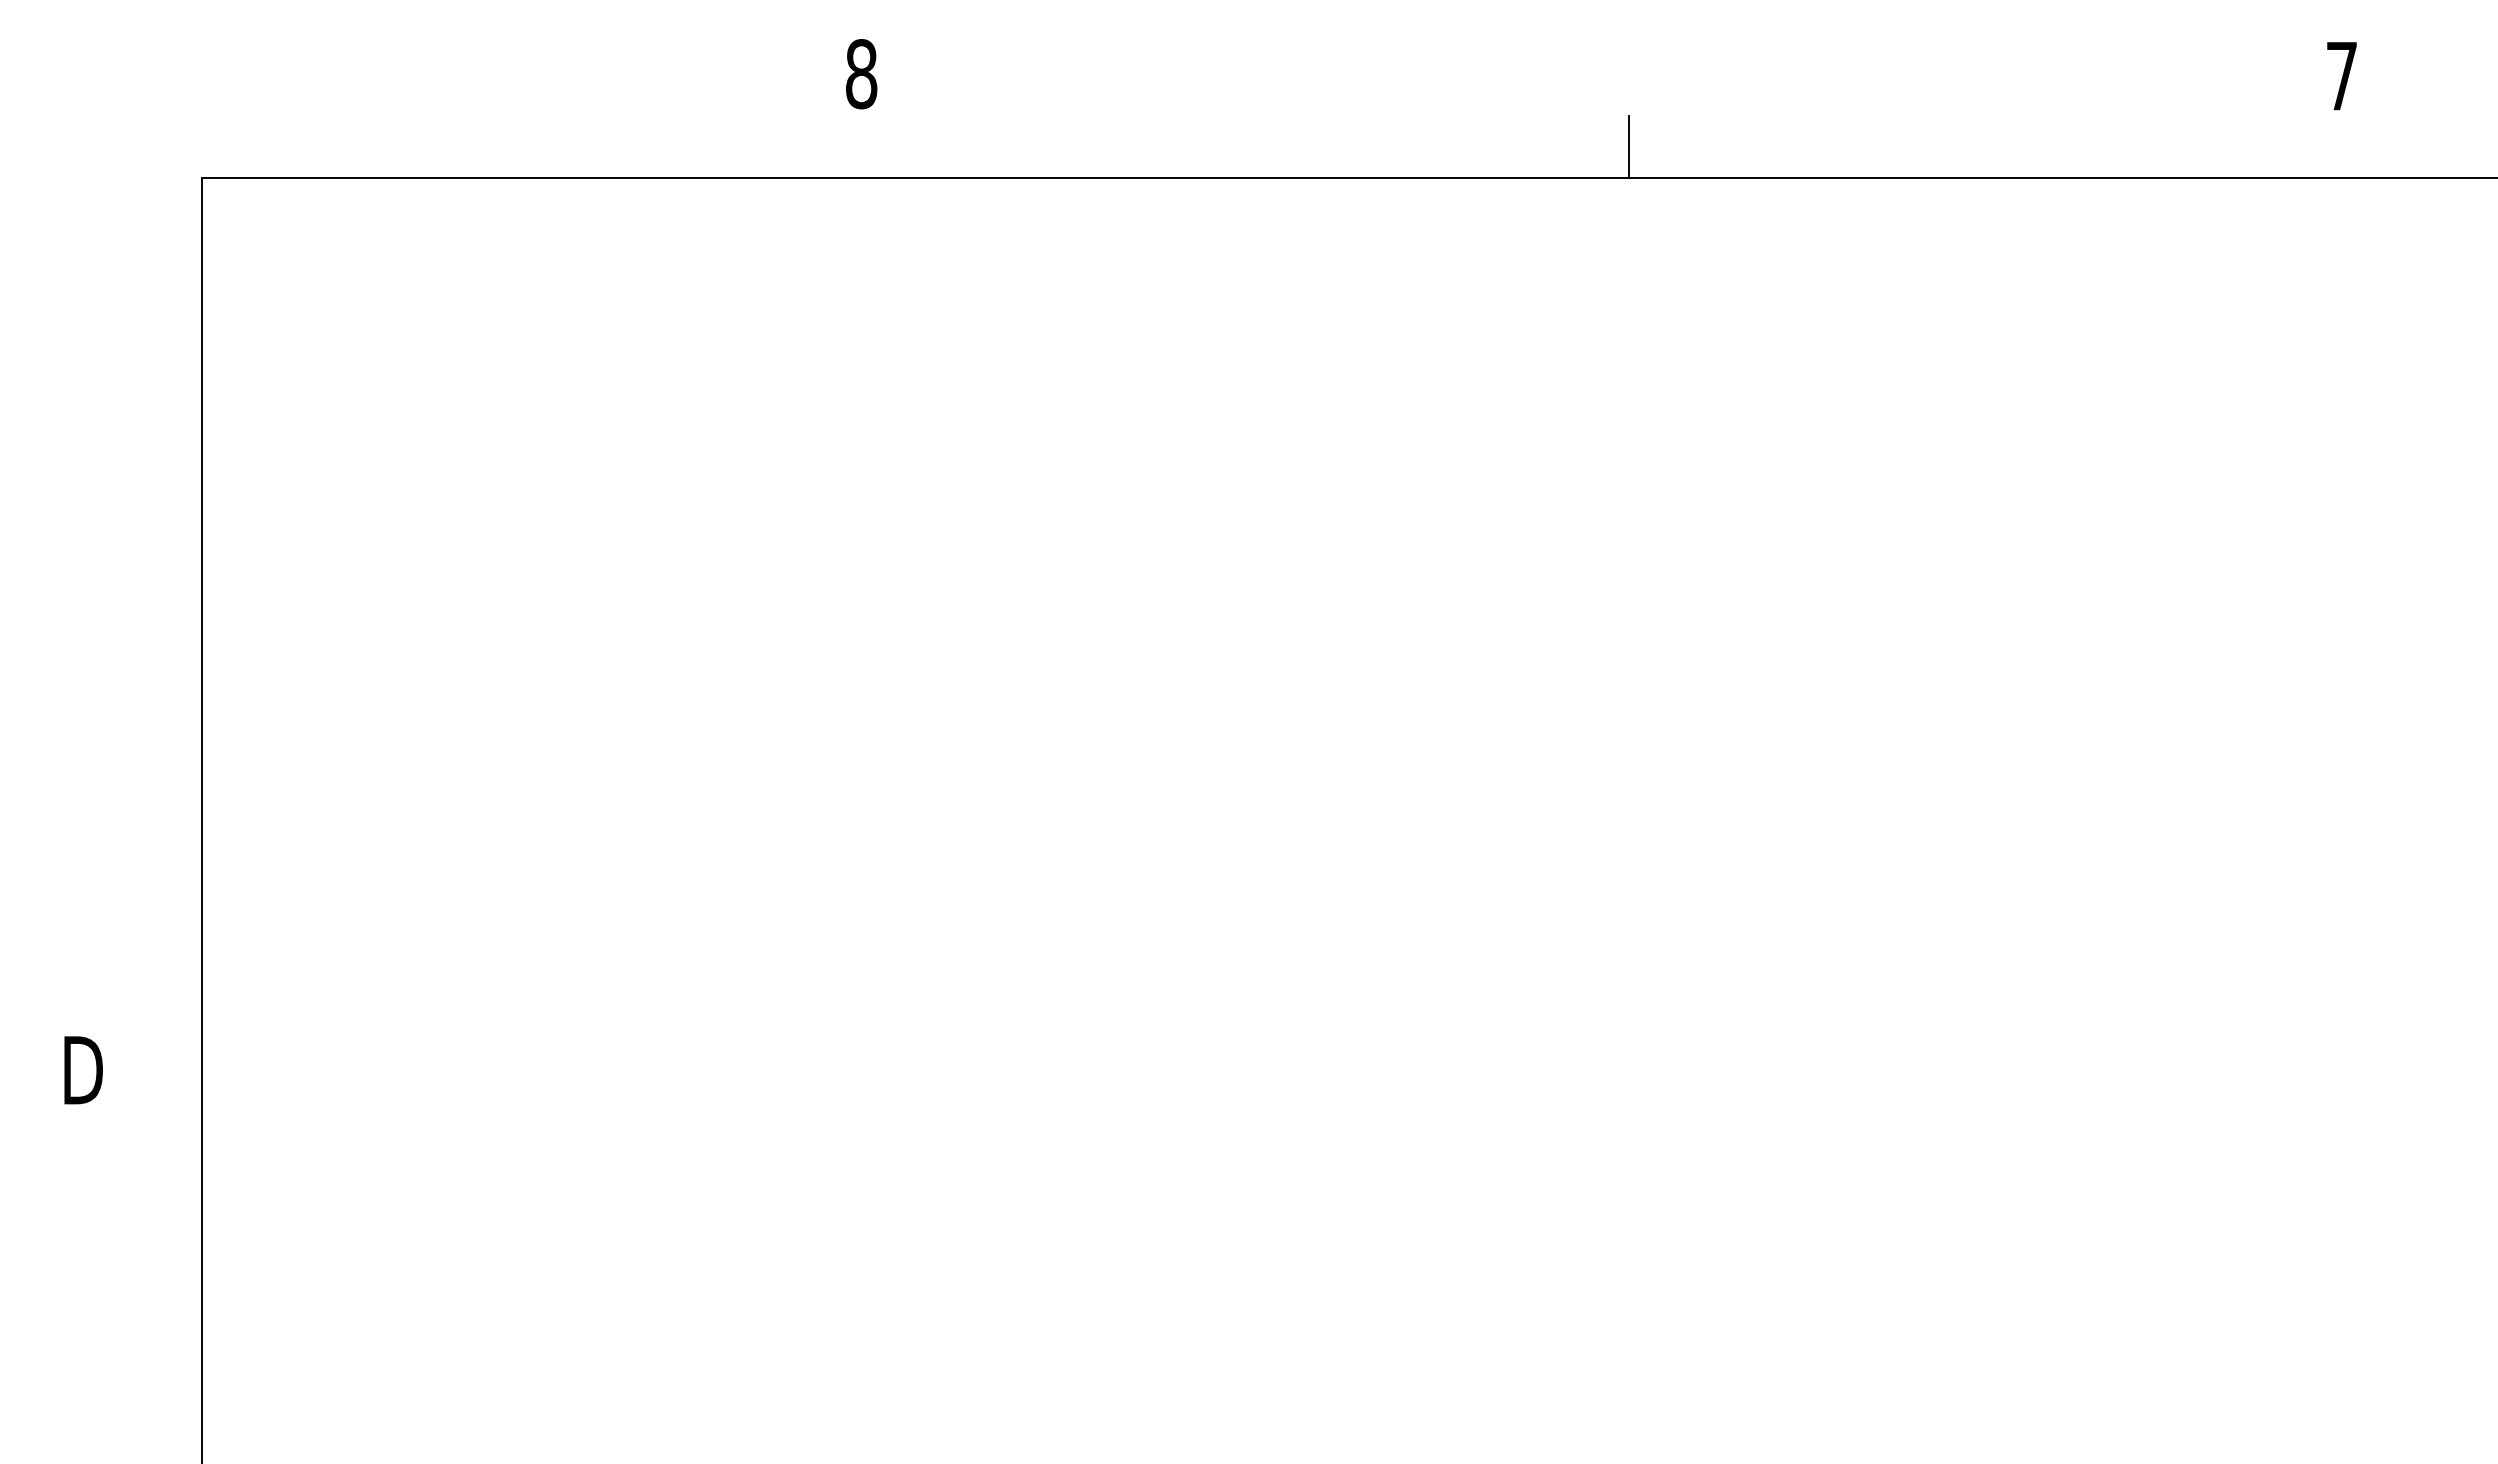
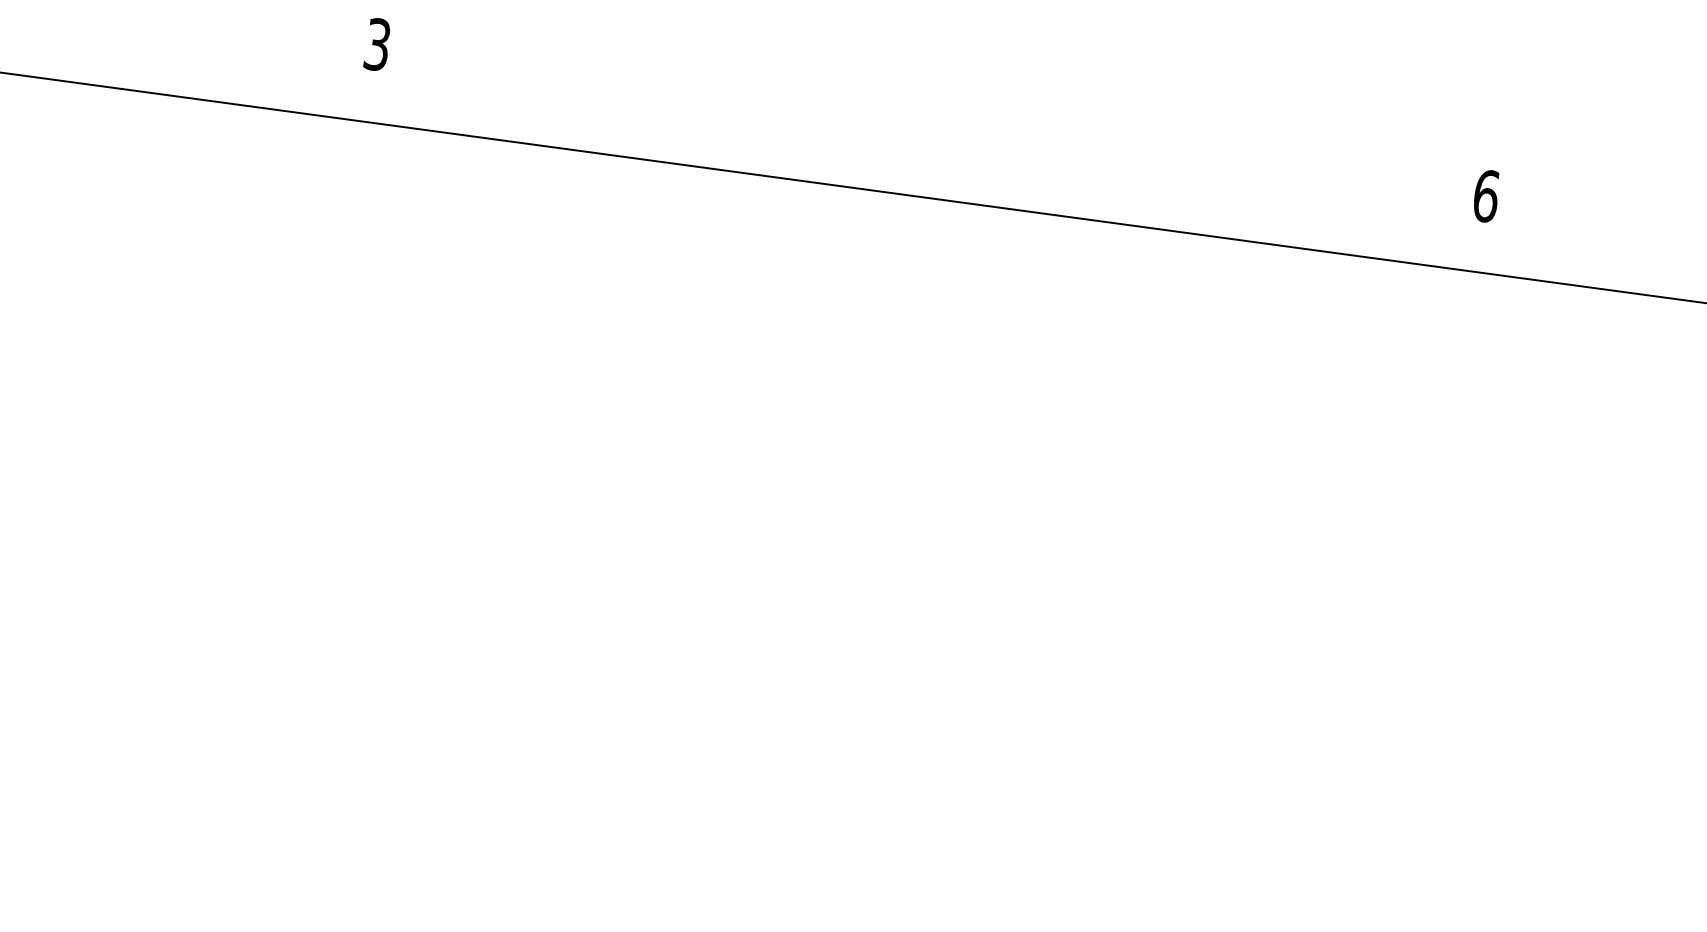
text: (861, 74) -> (377, 44), 8 -> 3
text: (2342, 76) -> (1486, 196), 7 -> 6
line: (1628, 146) -> (944, 176), removed

